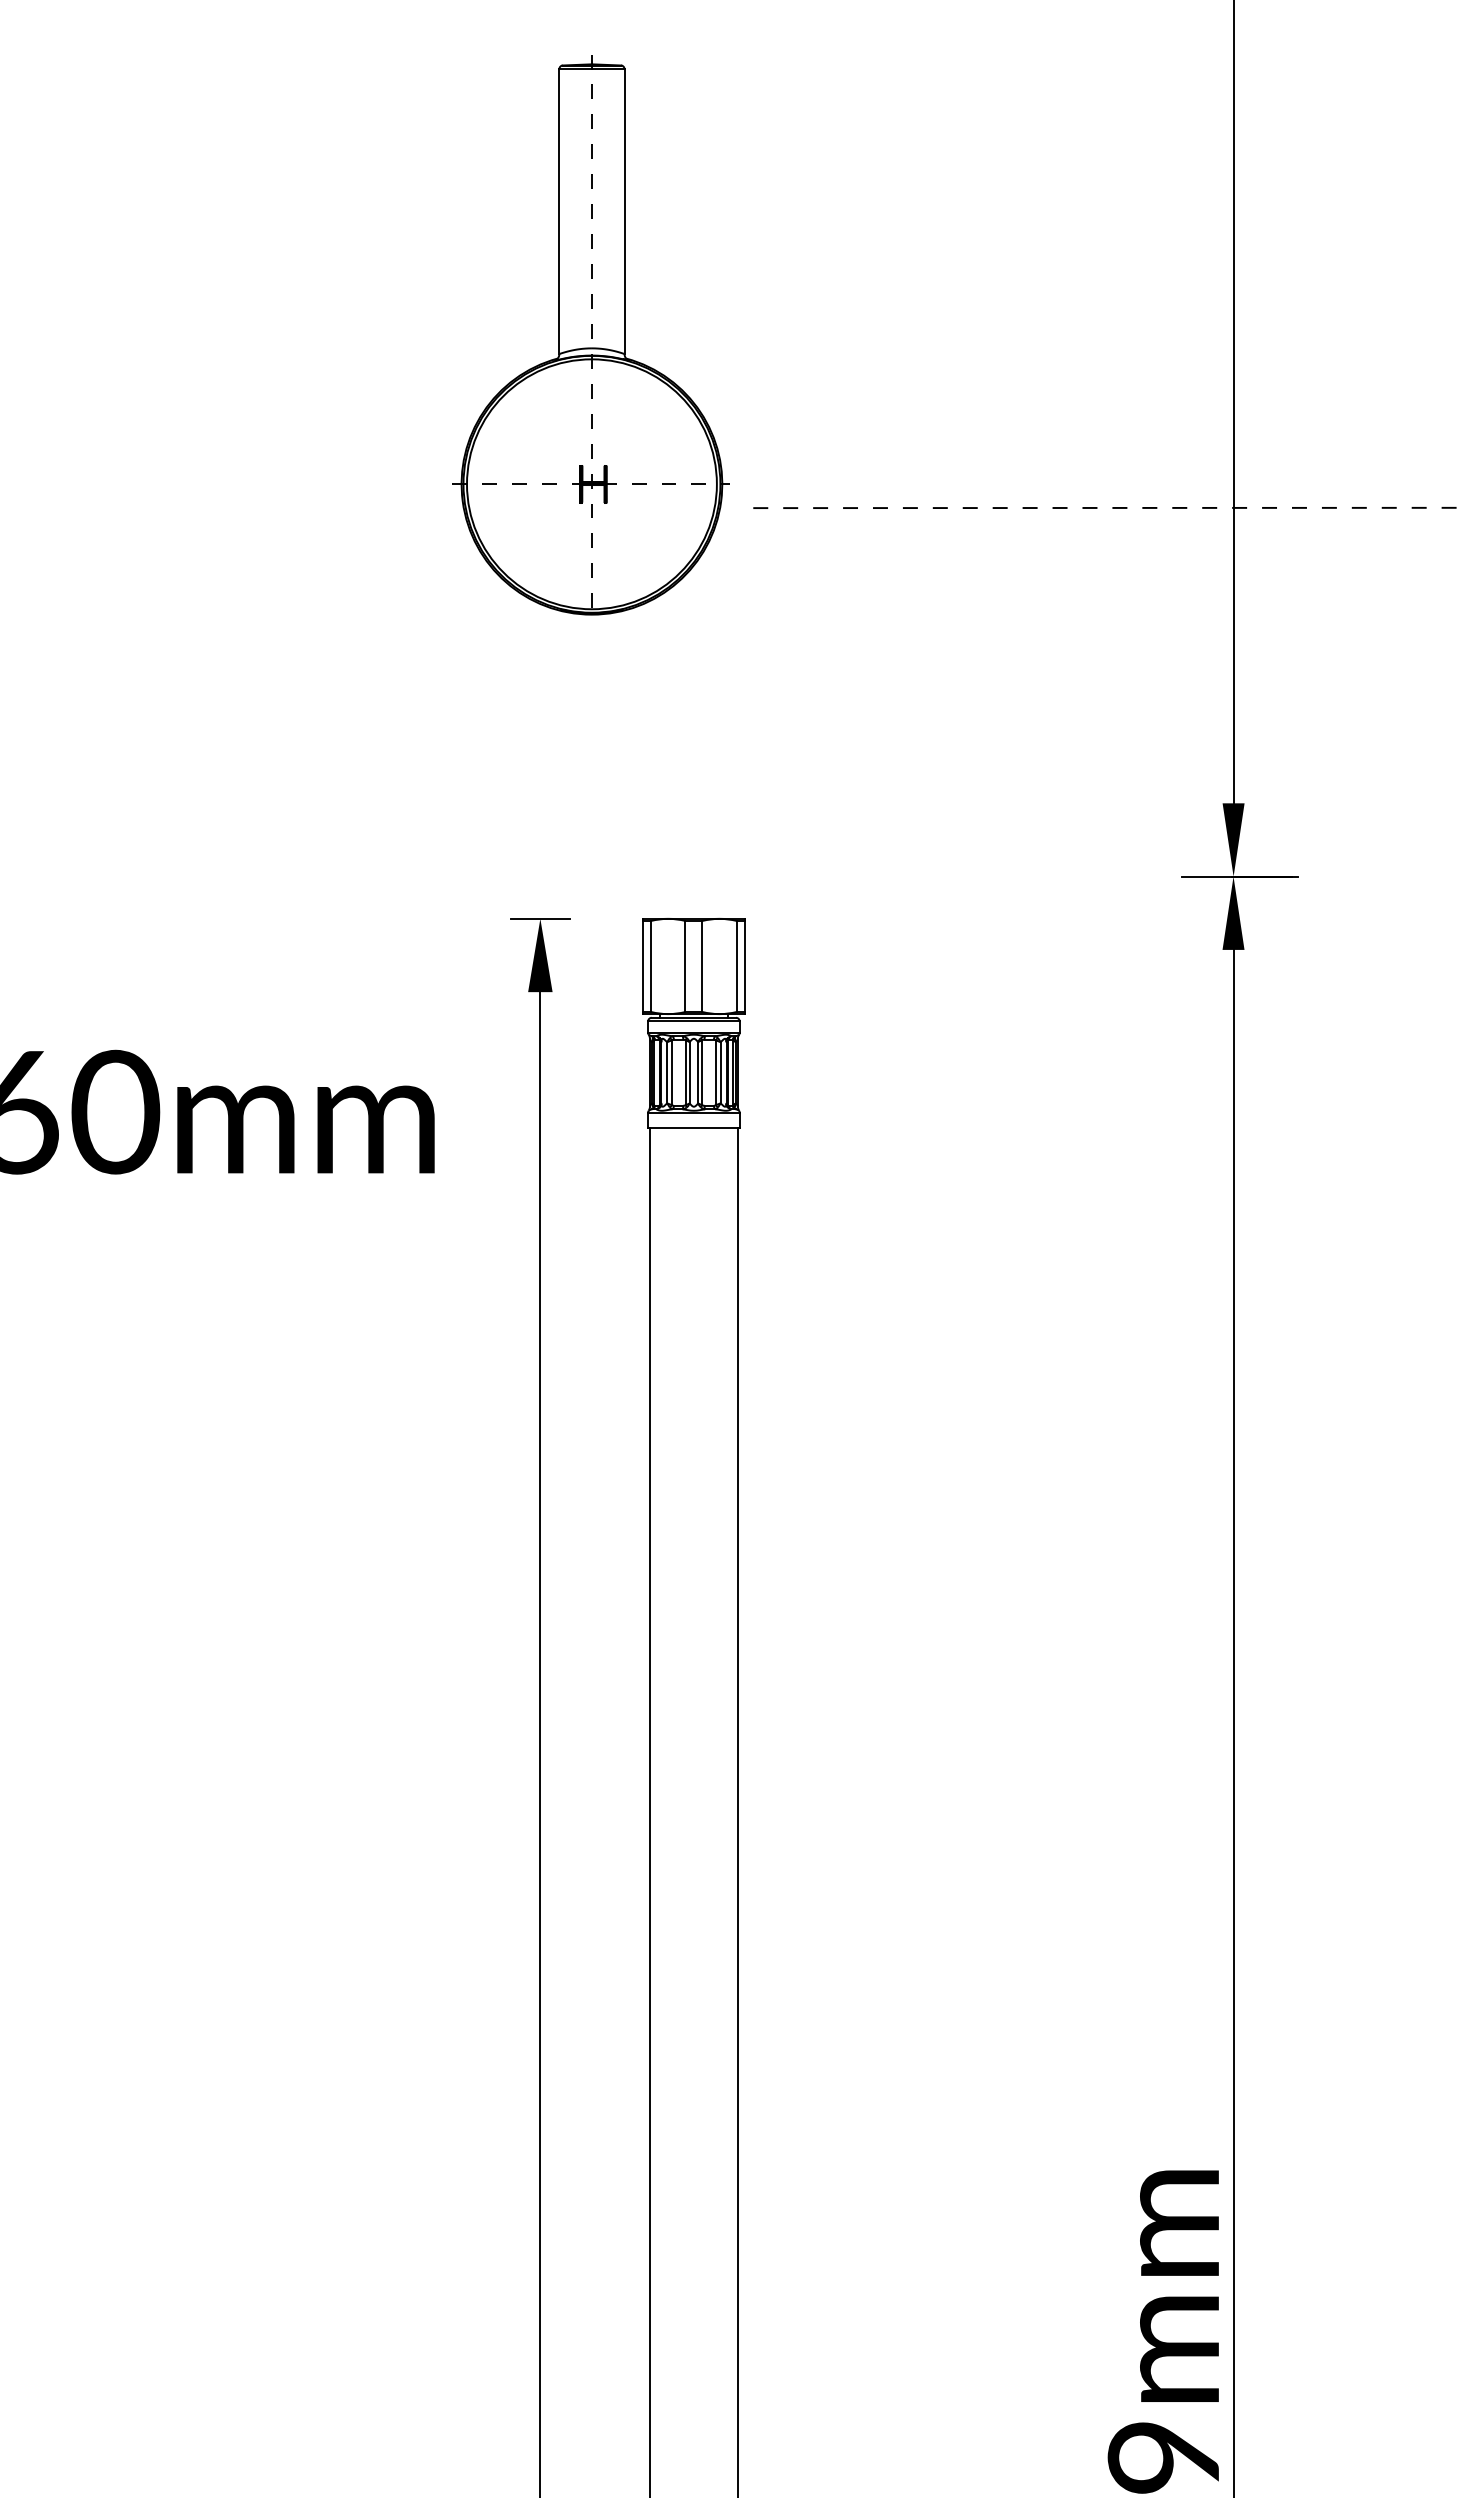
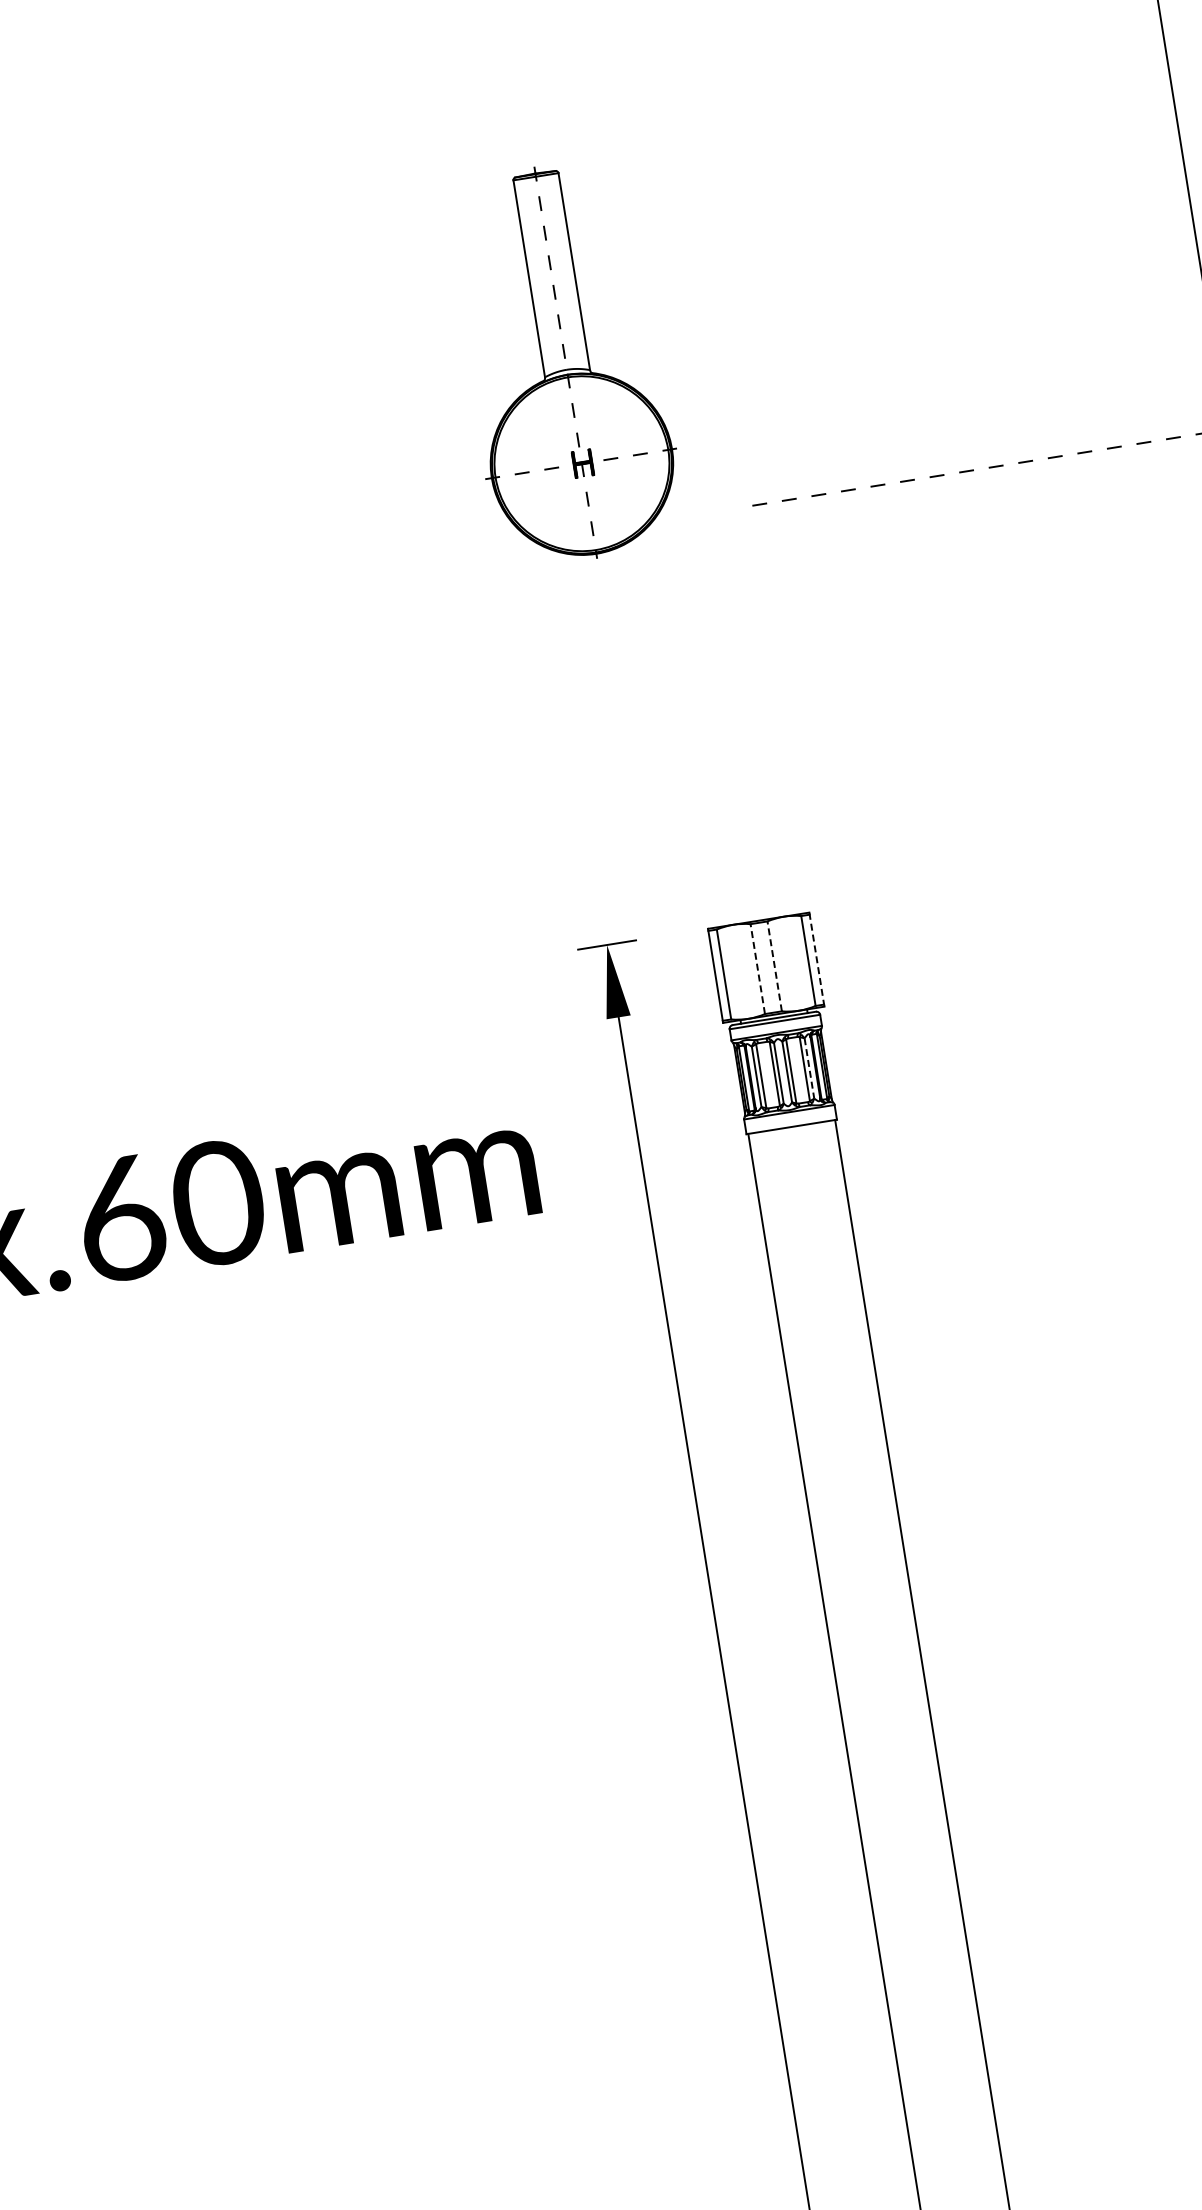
part: (590, 335) -> (564, 361), size x0.7
line: (685, 966) -> (757, 969), solid -> dashed
line: (702, 966) -> (774, 966), solid -> dashed
line: (745, 966) -> (817, 959), solid -> dashed
line: (720, 1072) -> (809, 1068), solid -> dashed

